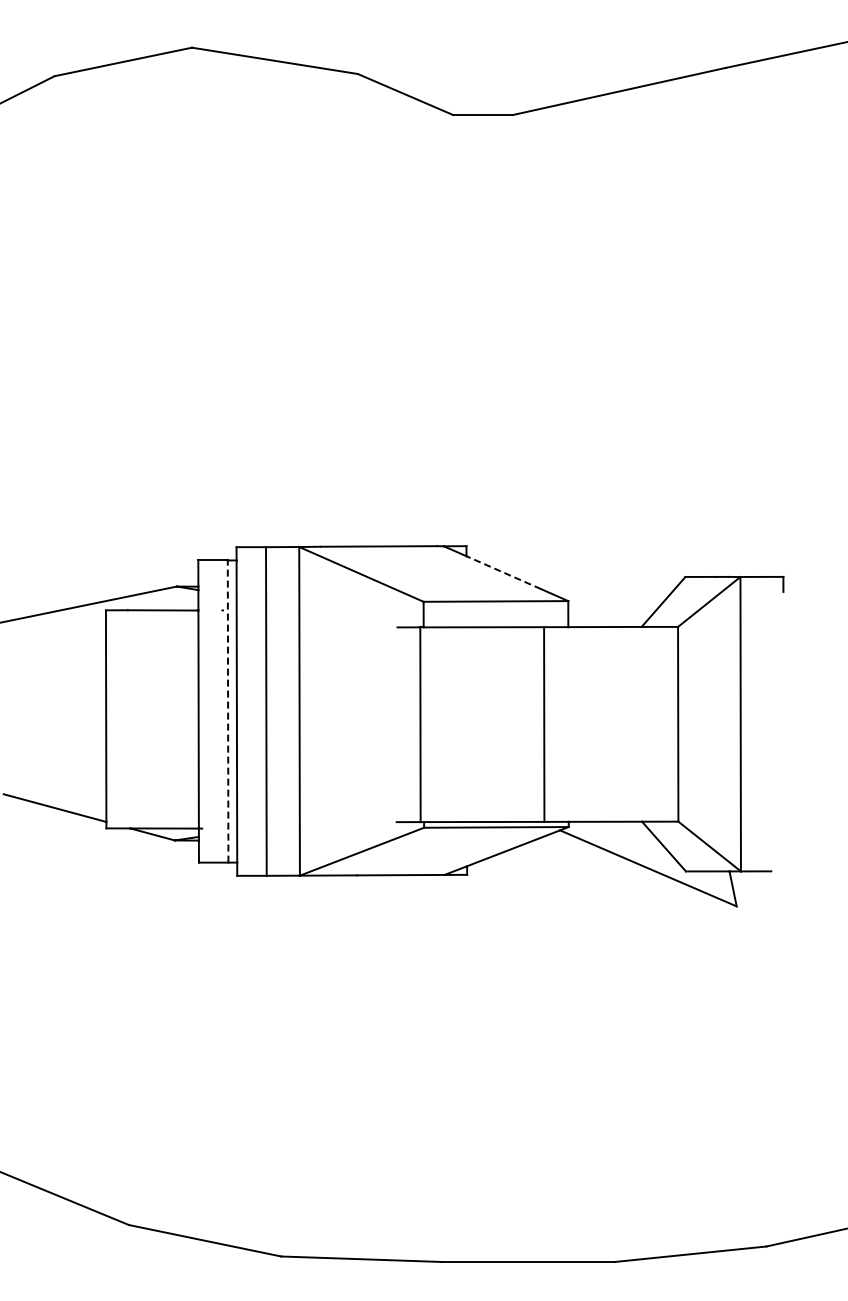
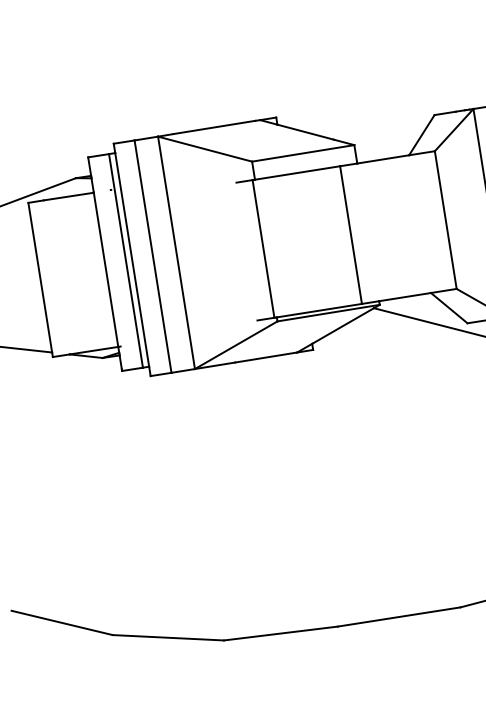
line: (503, 572) -> (305, 132), dashed -> solid
line: (228, 711) -> (126, 260), dashed -> solid

